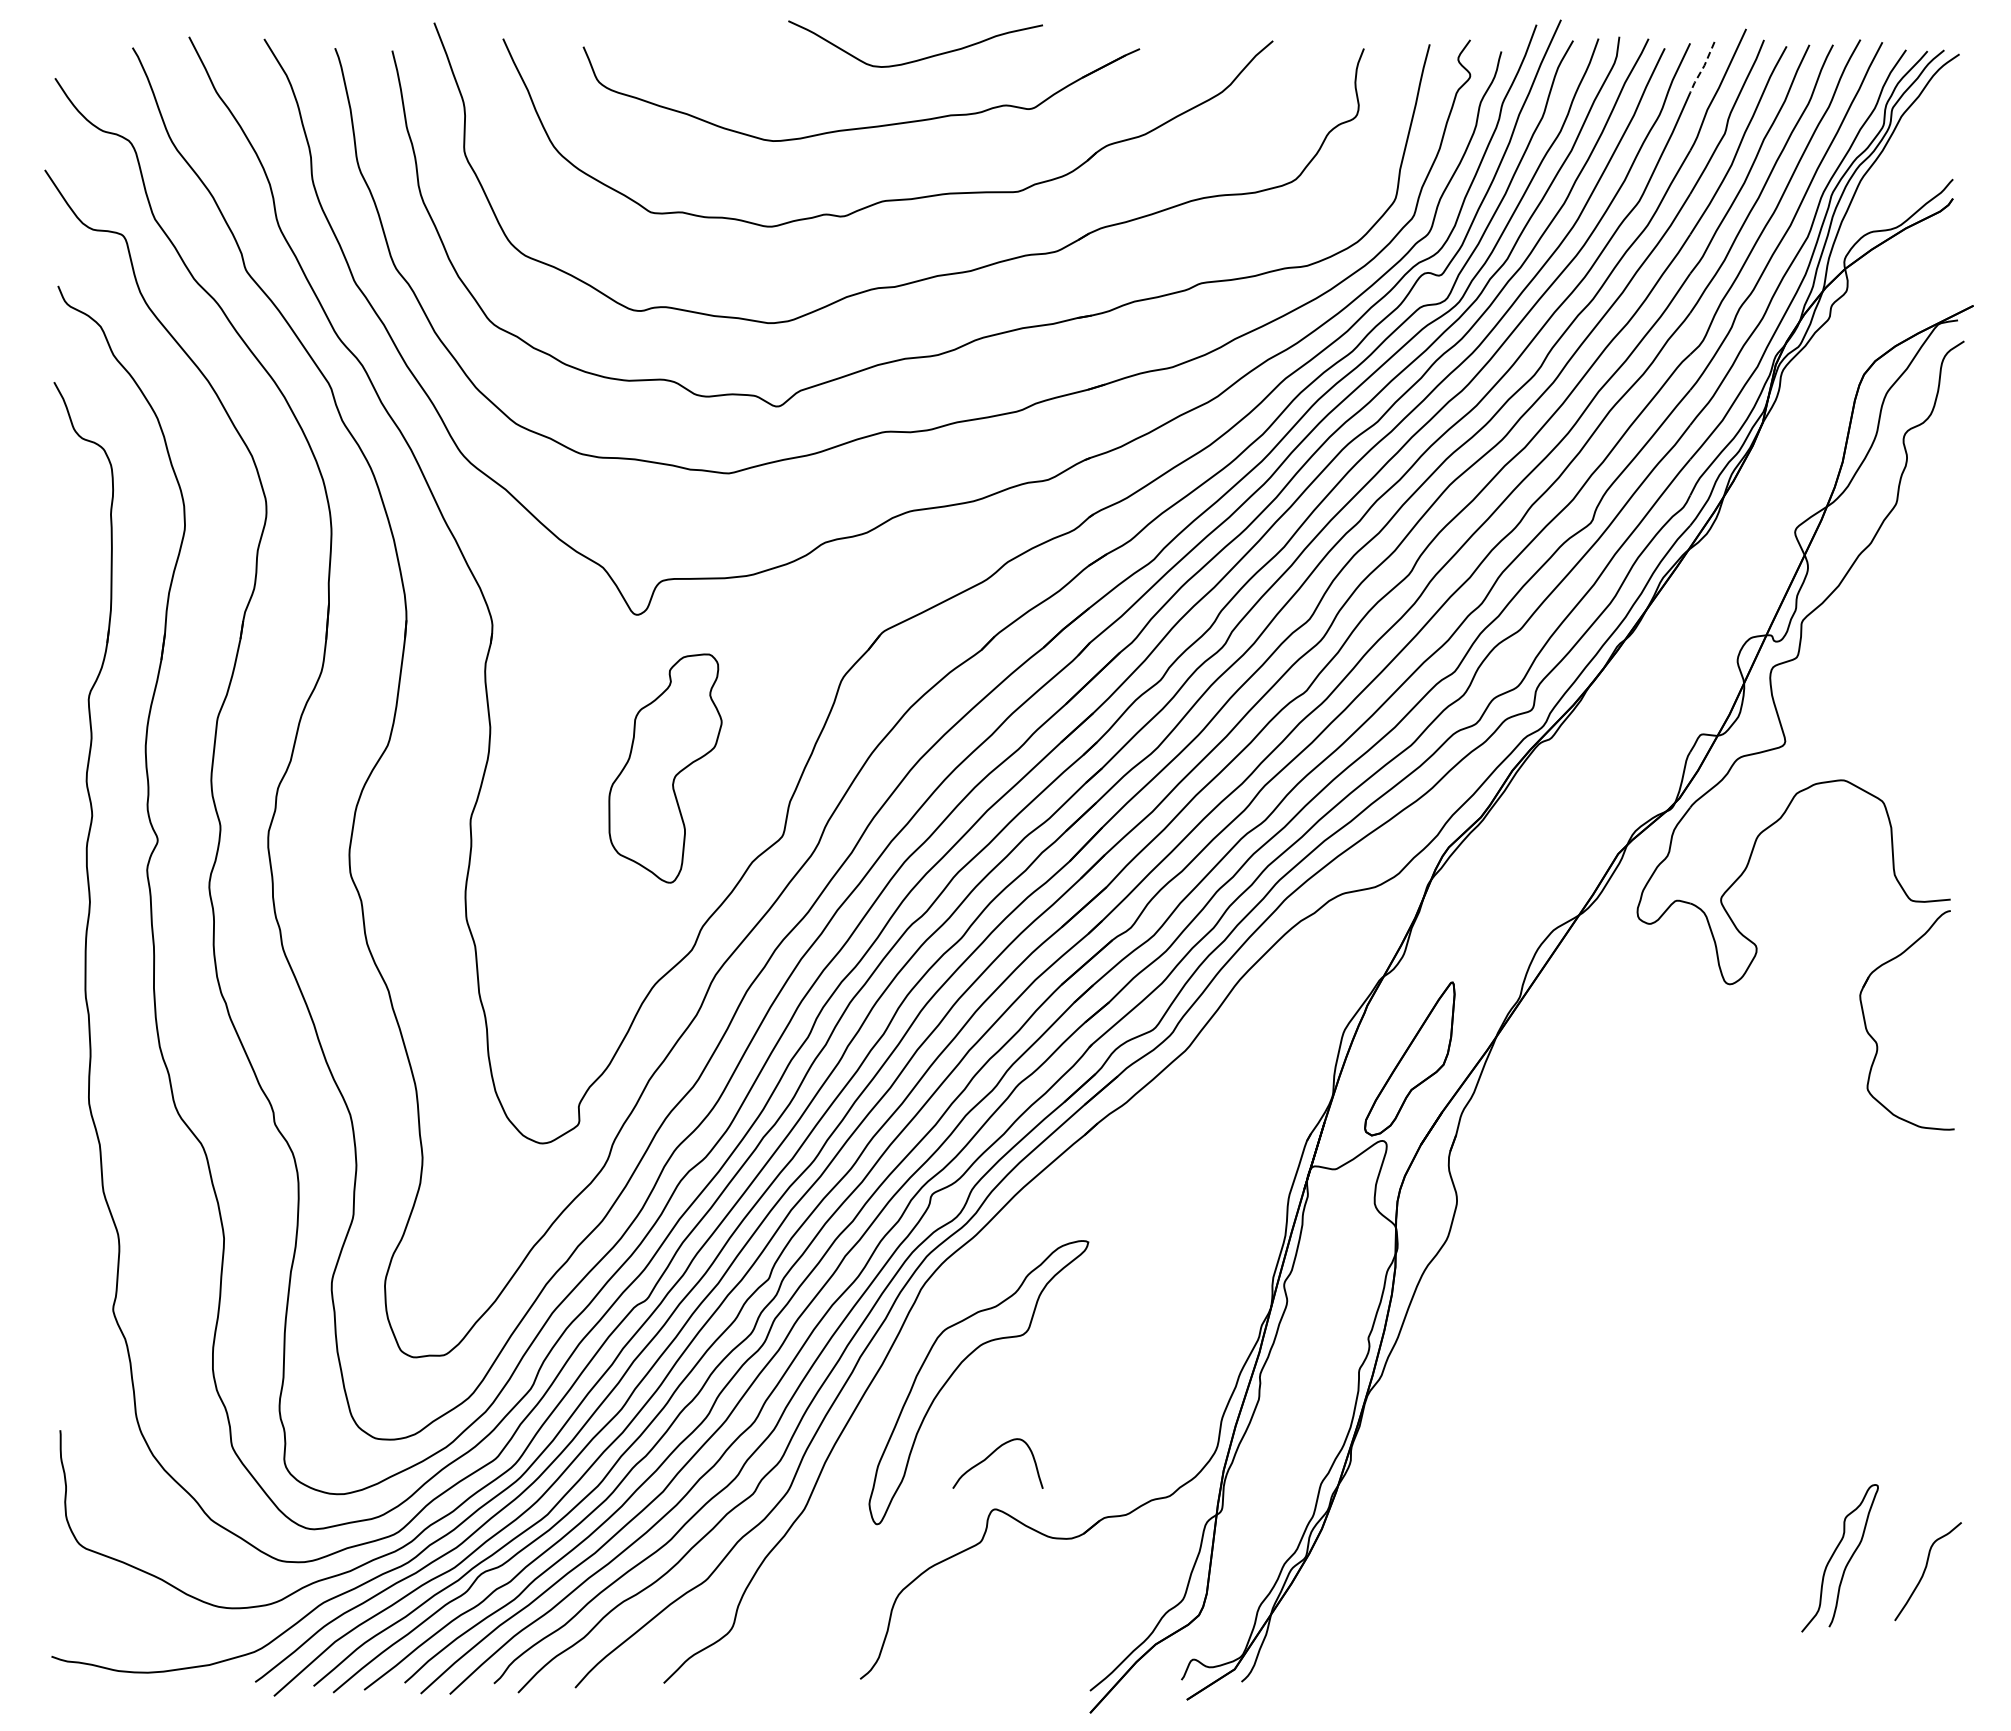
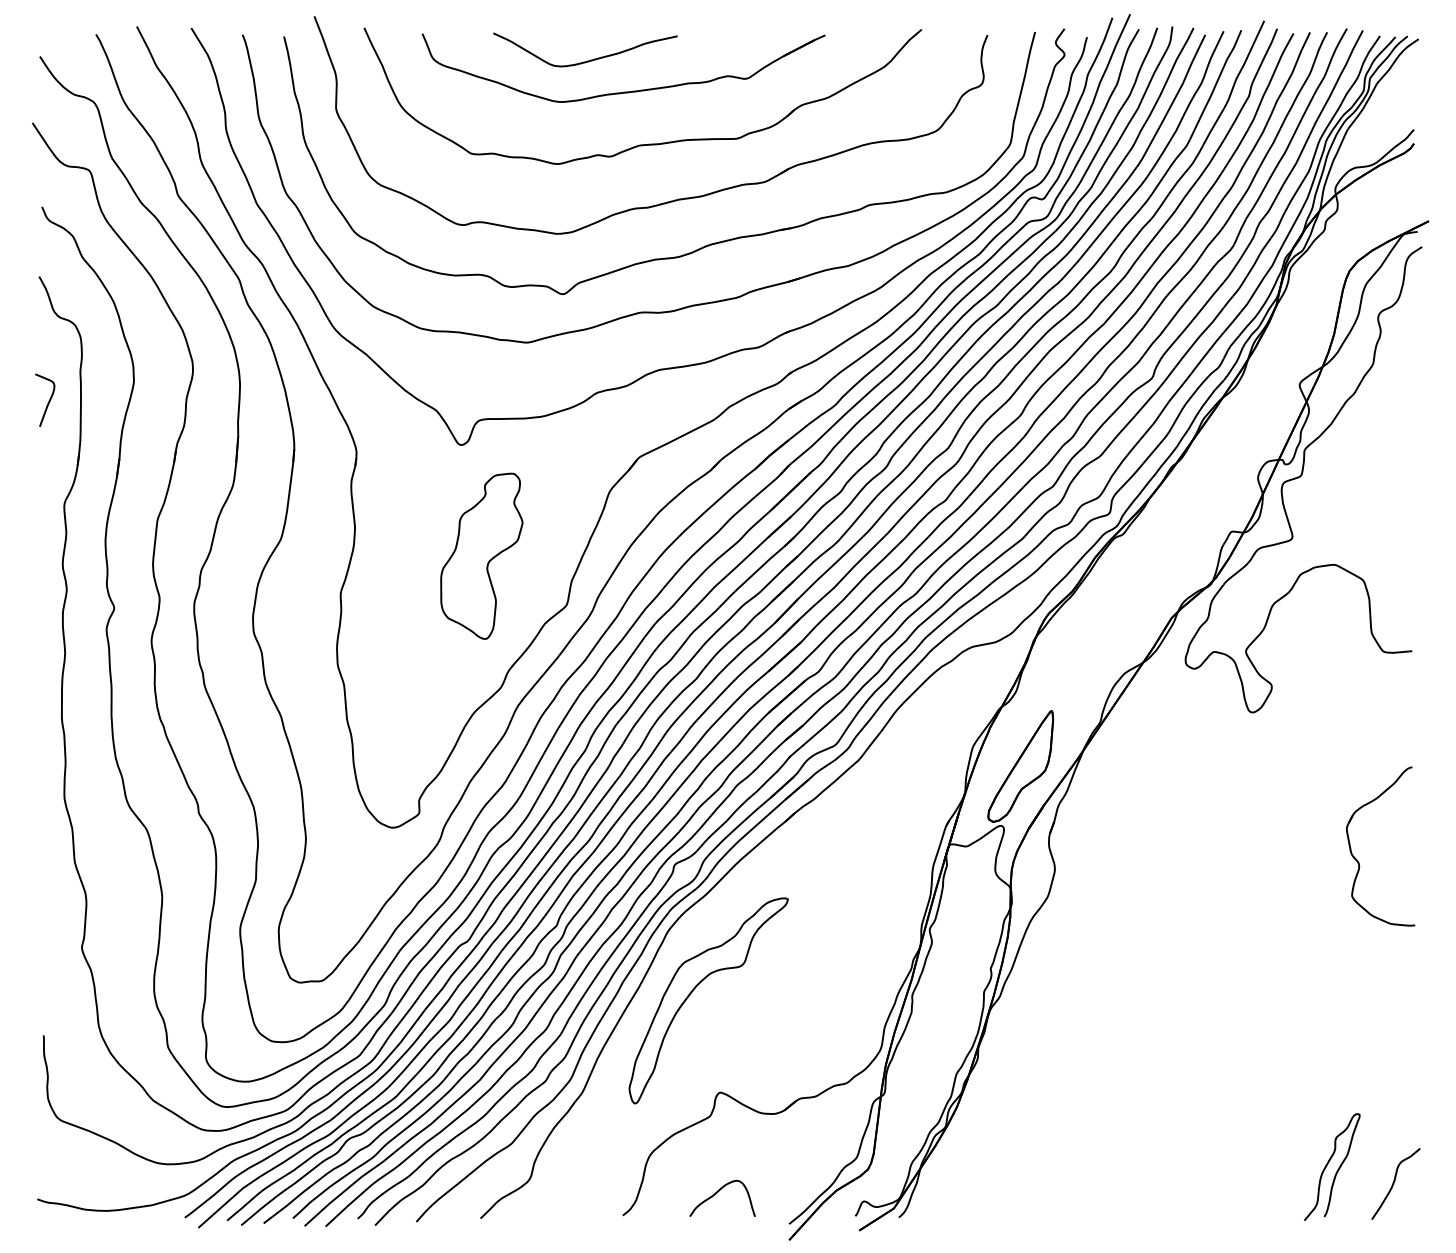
curve: (920, 58) -> (588, 60), moved
line: (1702, 68) -> (1232, 49), dashed -> solid
curve: (67, 553) -> (48, 400), added
part: (1877, 1042) -> (1359, 862), moved
curve: (990, 1456) -> (717, 1193), moved
curve: (1834, 1554) -> (1328, 1164), moved
curve: (1925, 1571) -> (1394, 1183), moved

